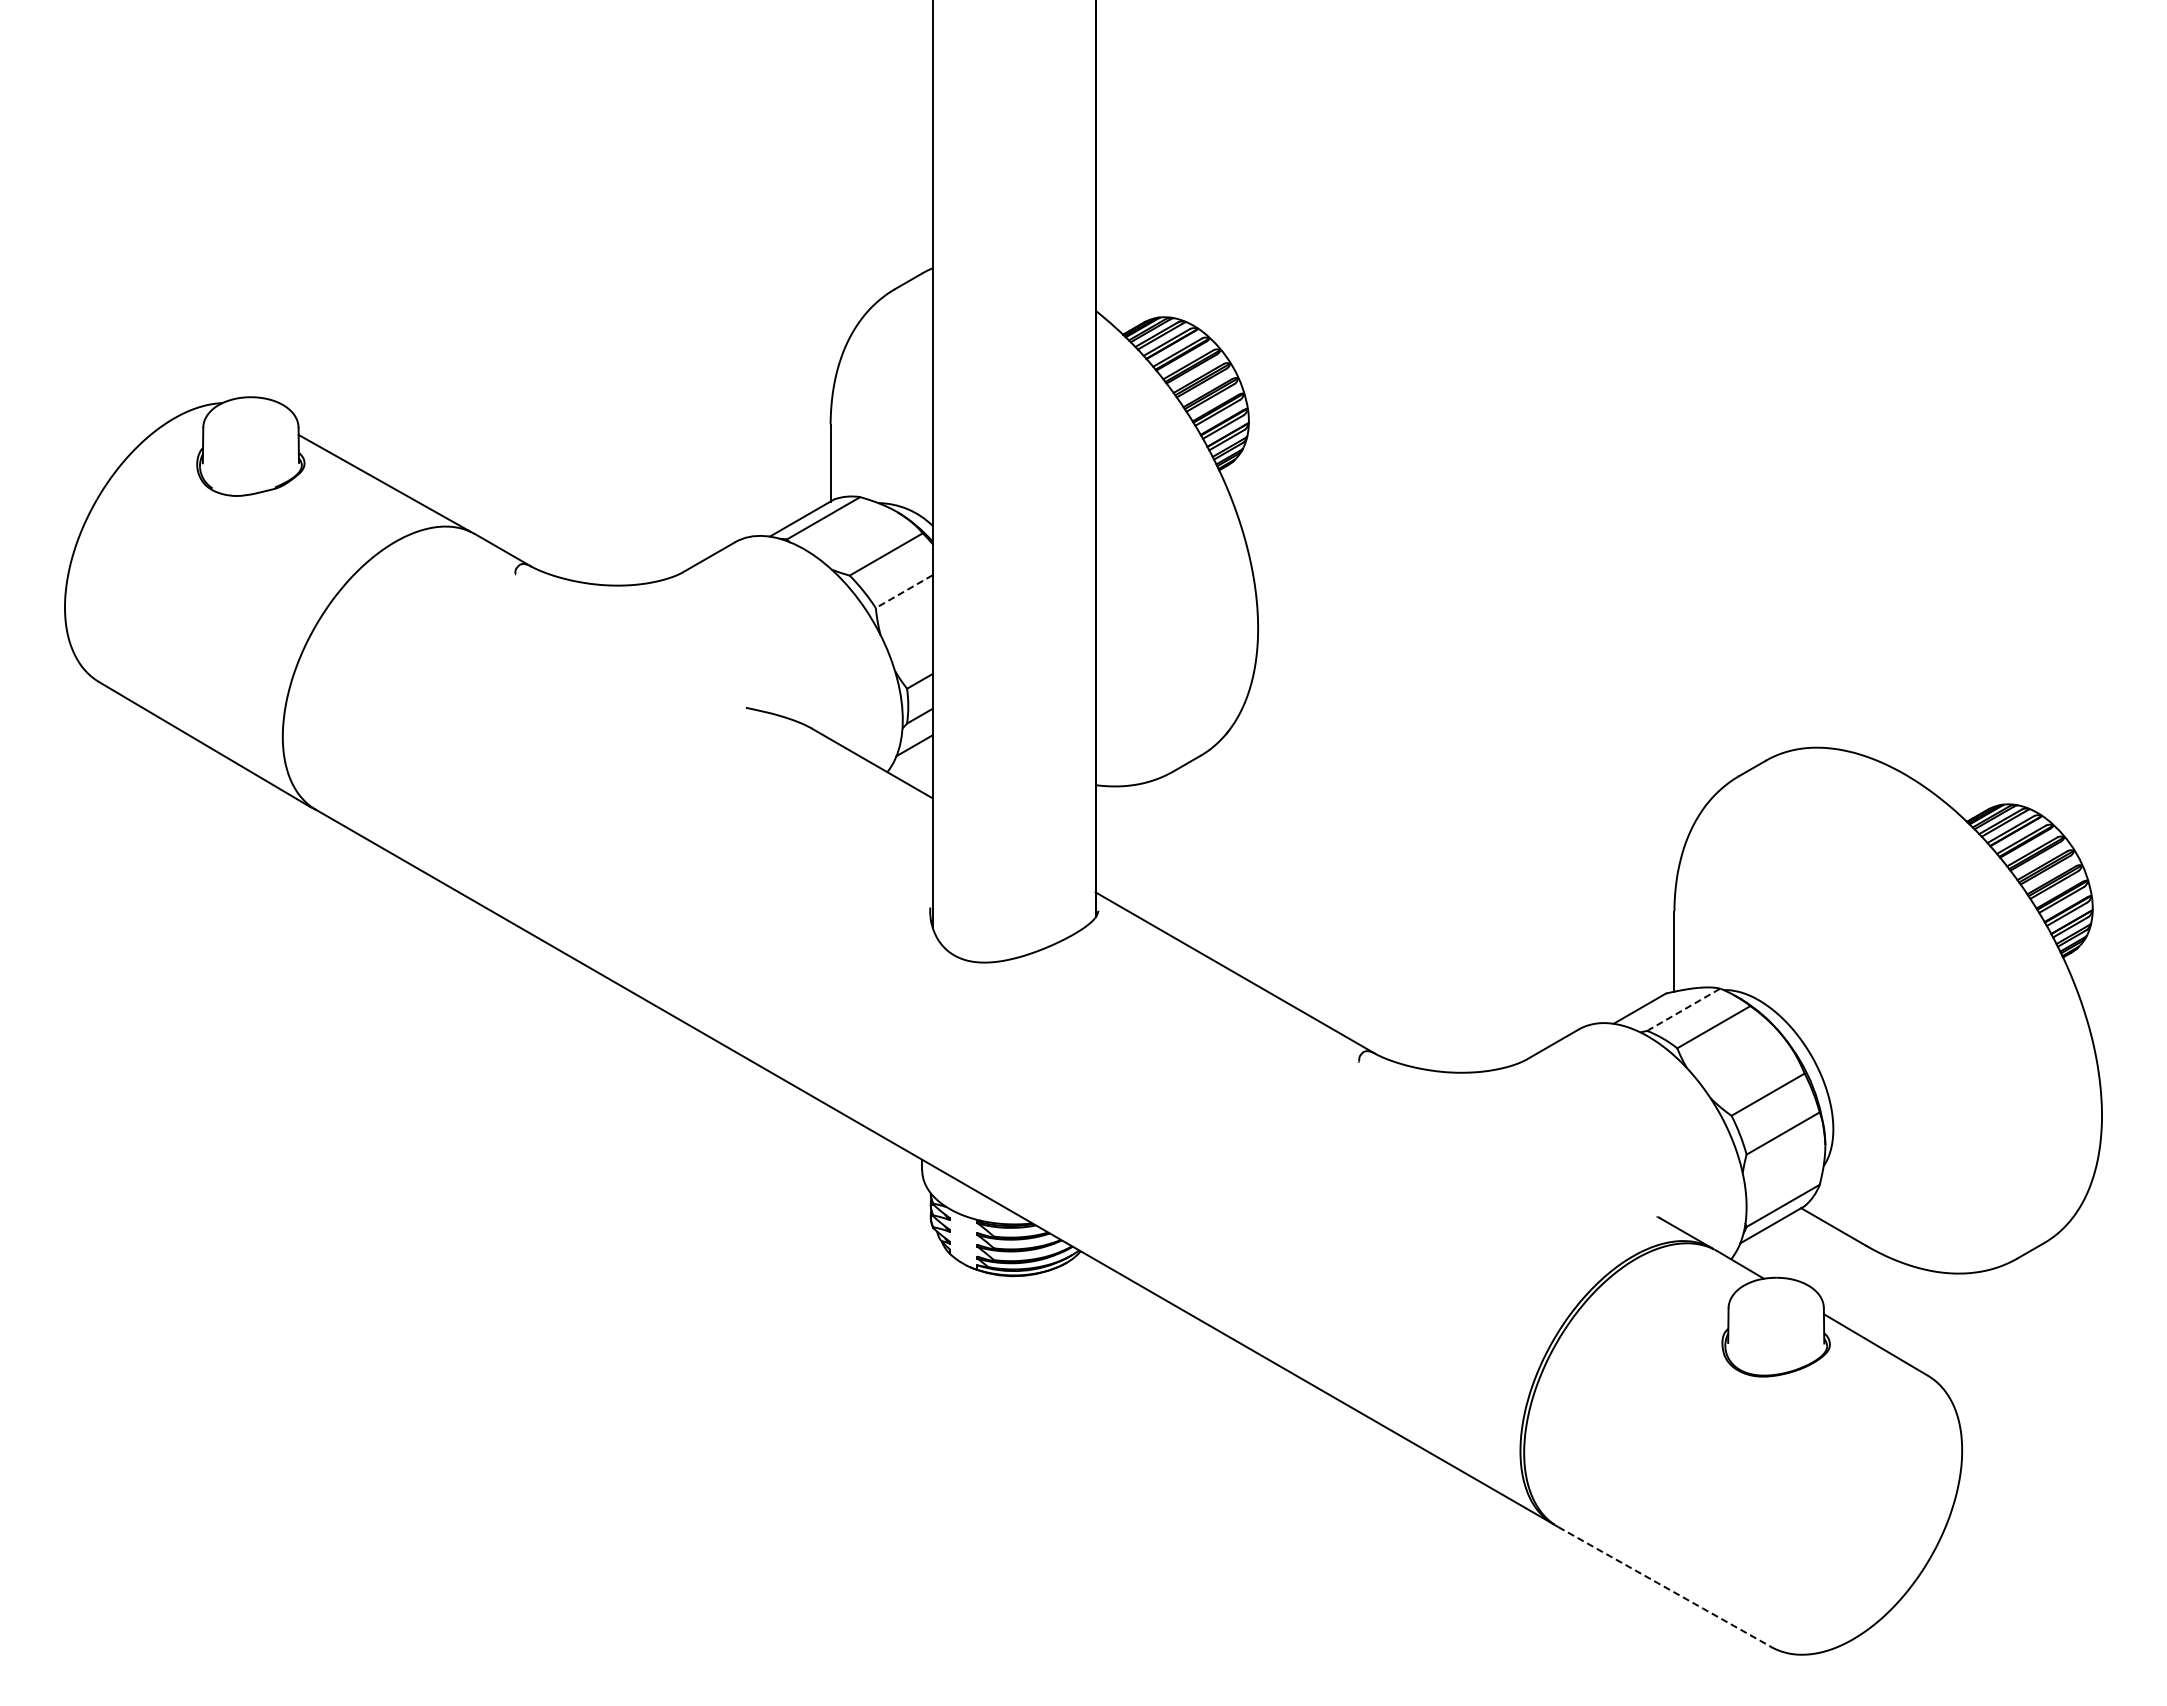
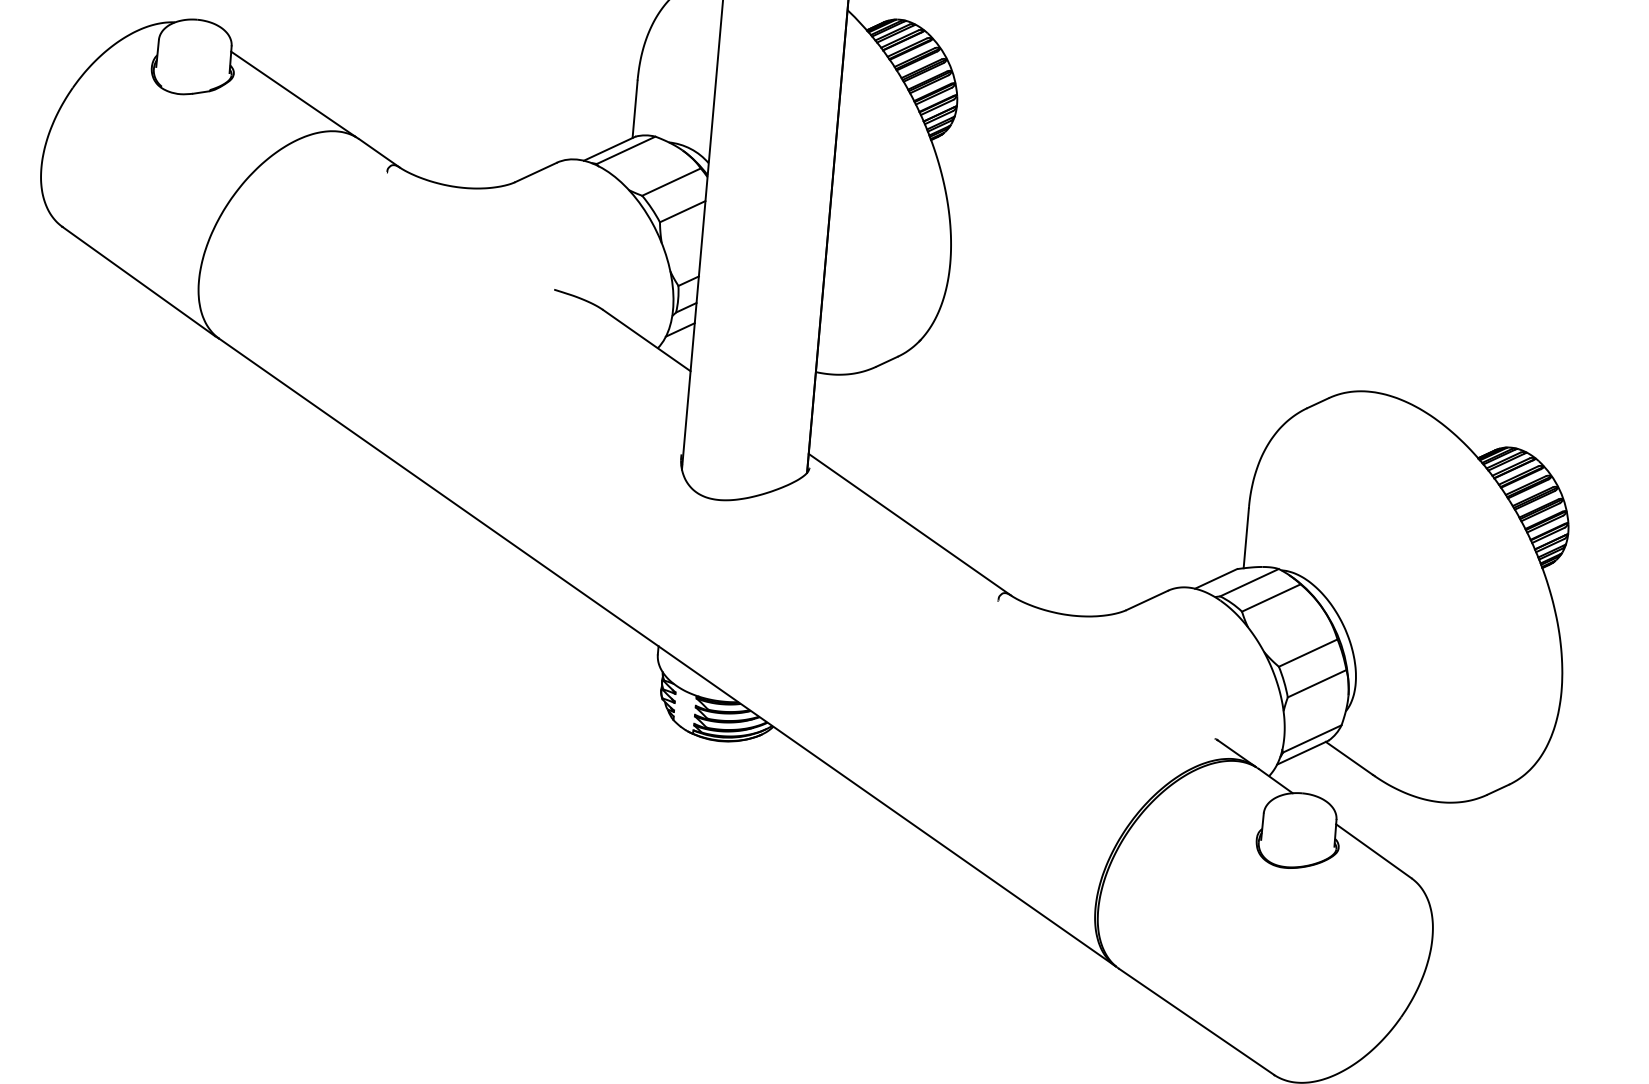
line: (904, 591) -> (682, 211), dashed -> solid
line: (1684, 1009) -> (1250, 582), dashed -> solid
line: (1665, 1587) -> (1197, 1022), dashed -> solid

